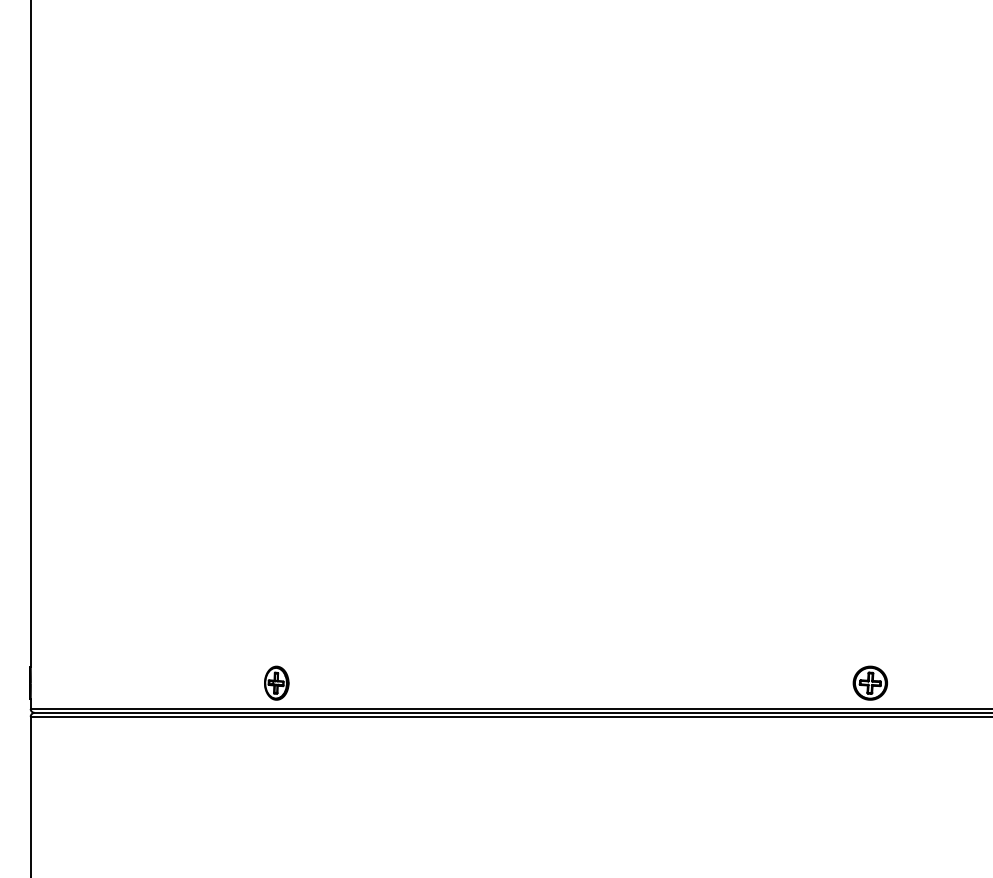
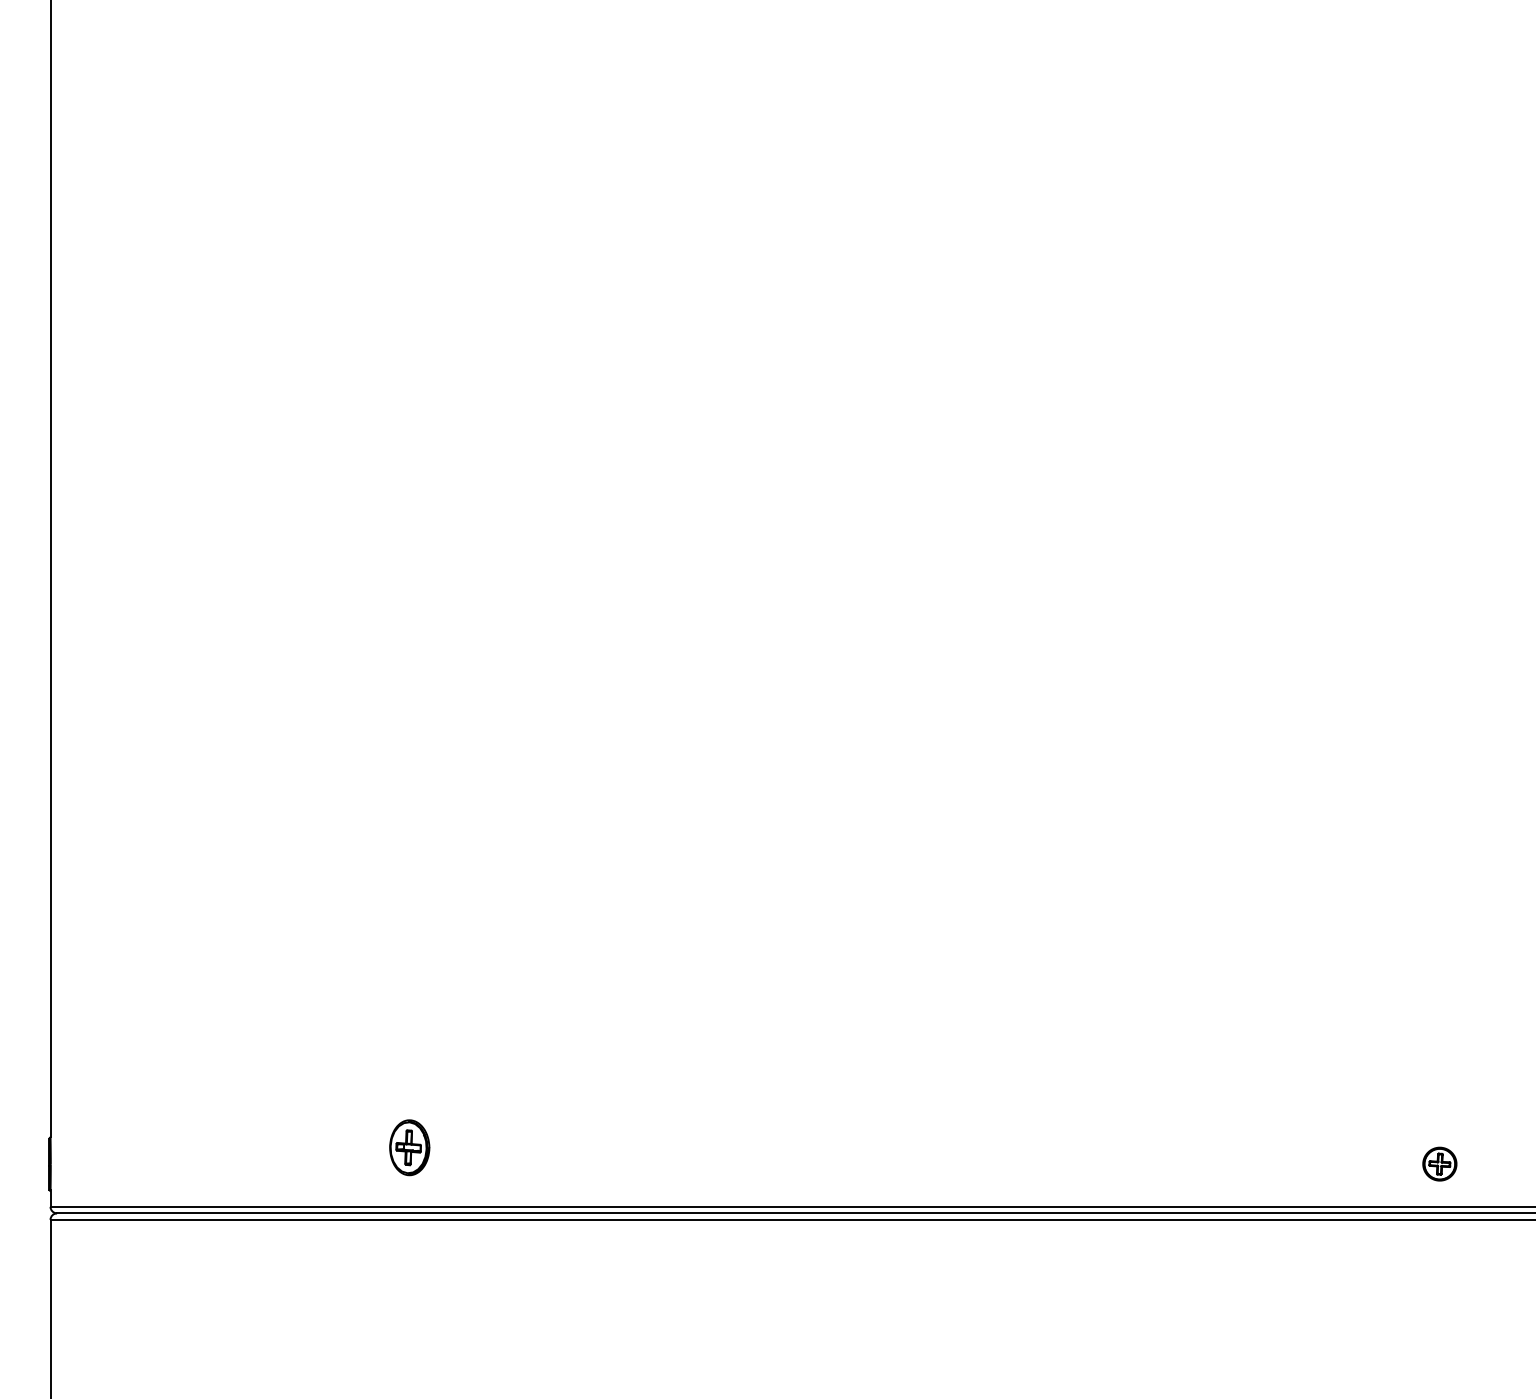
part: (276, 682) -> (409, 1146), moved
part: (869, 682) -> (1438, 1163), size x0.6

